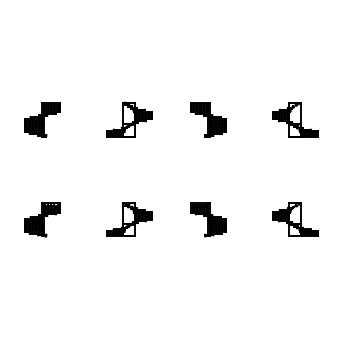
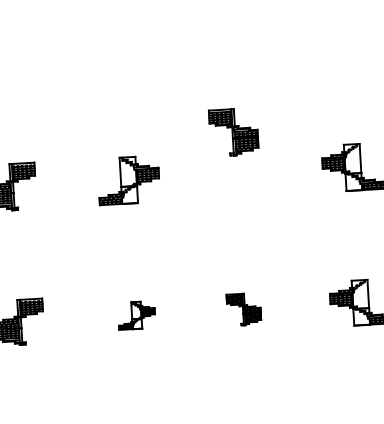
part: (208, 119) -> (233, 132), moved
part: (129, 219) -> (136, 315), size x0.6
part: (208, 219) -> (243, 309), size x0.7

